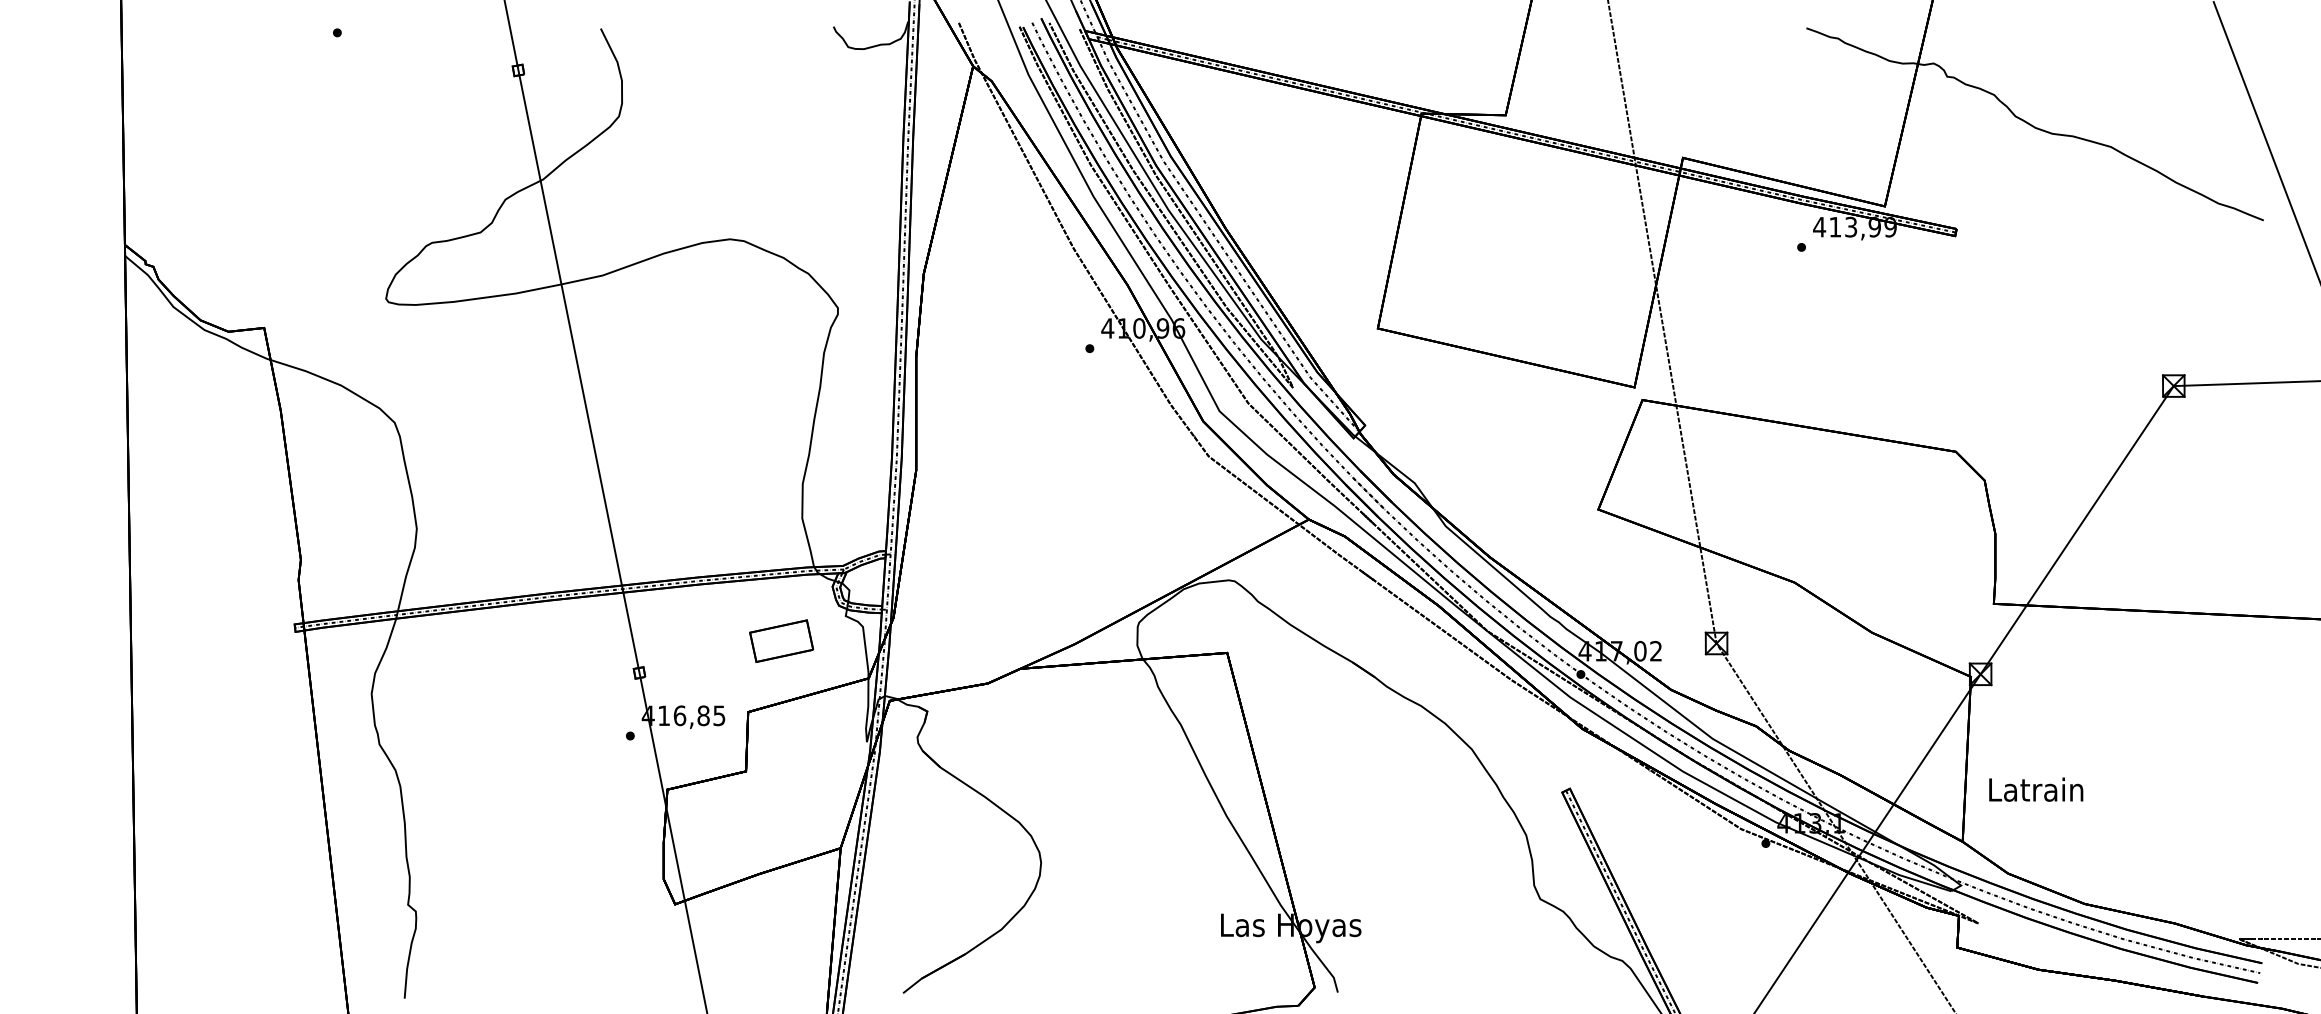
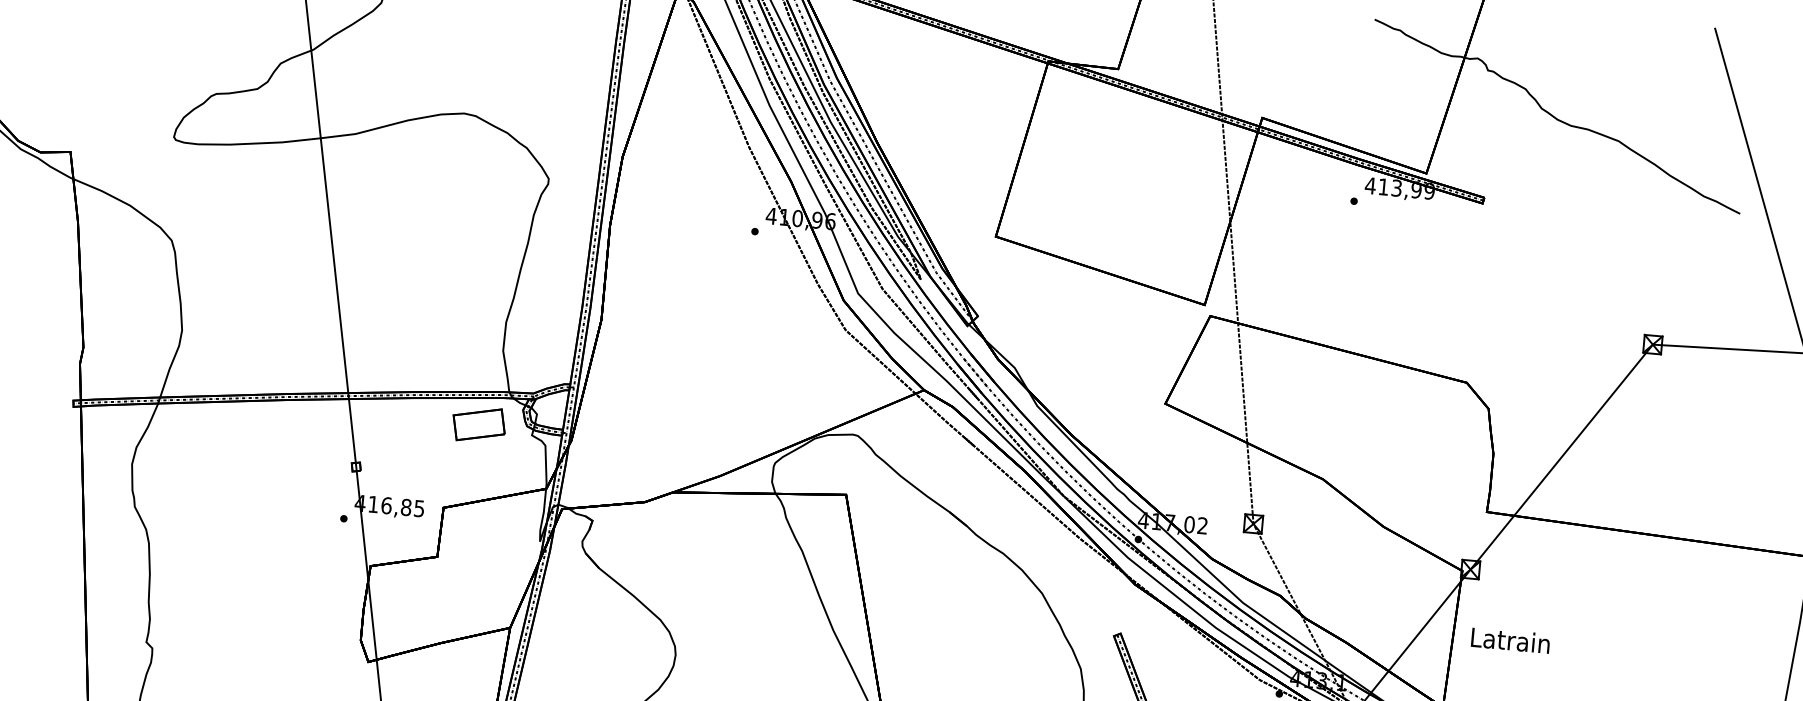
part: (781, 640) -> (479, 424), moved
text: (2036, 789) -> (1510, 640), moved

